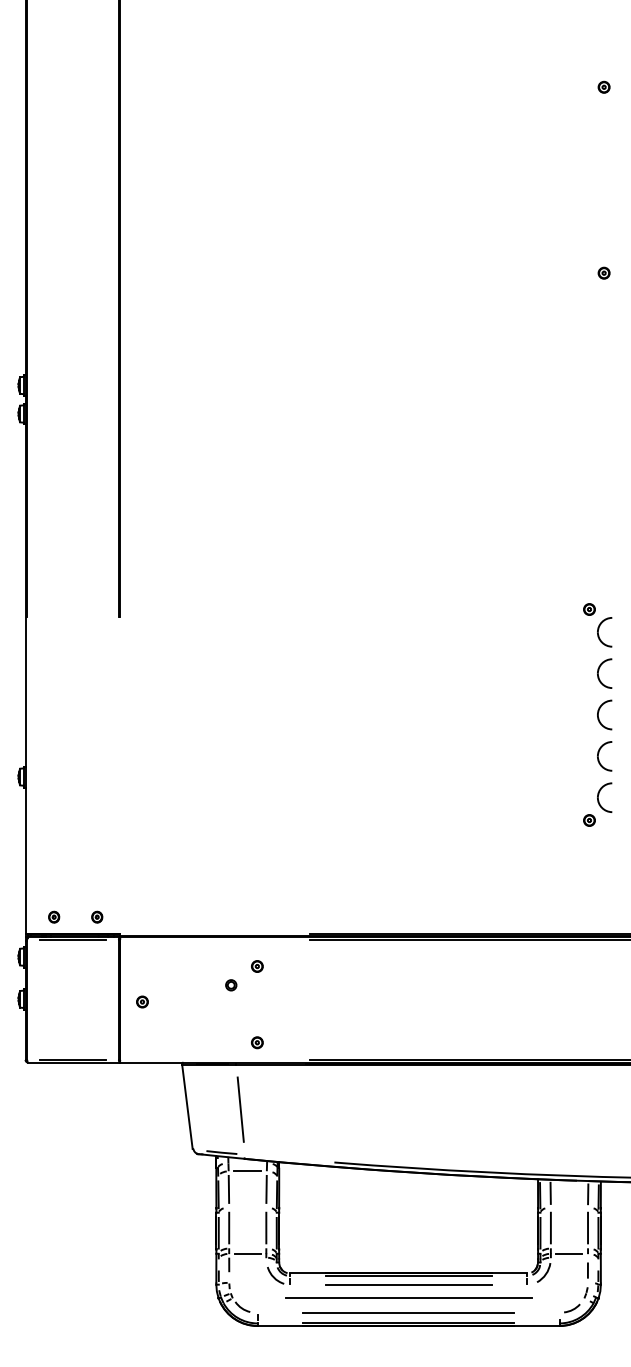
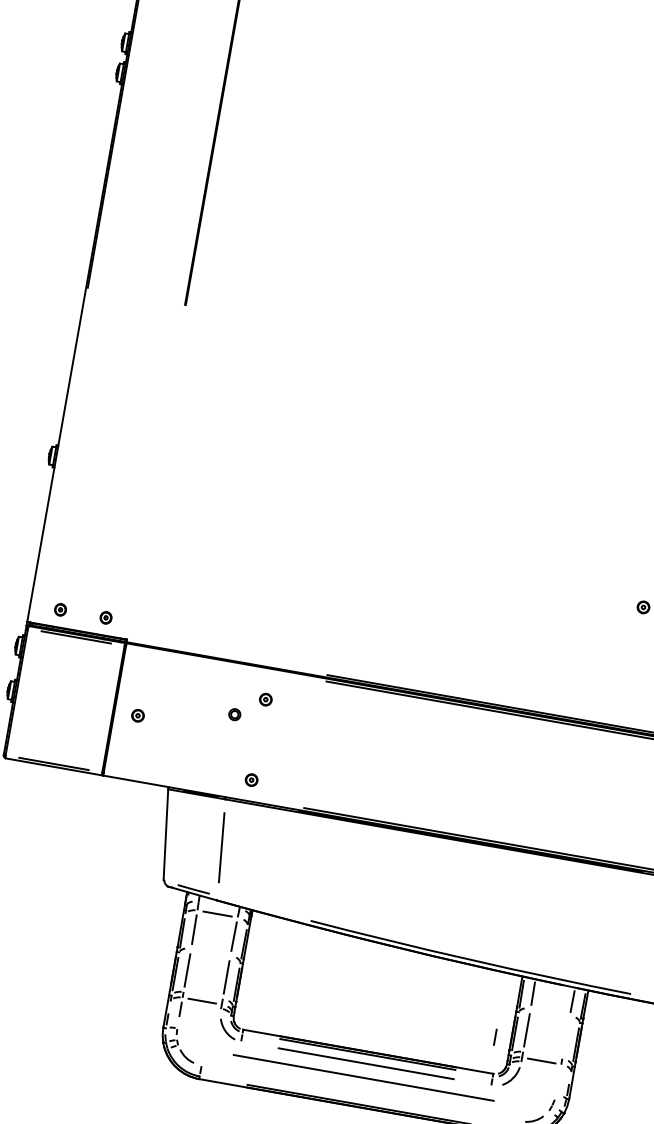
line: (588, 1227) -> (566, 1036), removed
line: (587, 1270) -> (494, 1037), moved
line: (408, 1313) -> (360, 1094), removed

